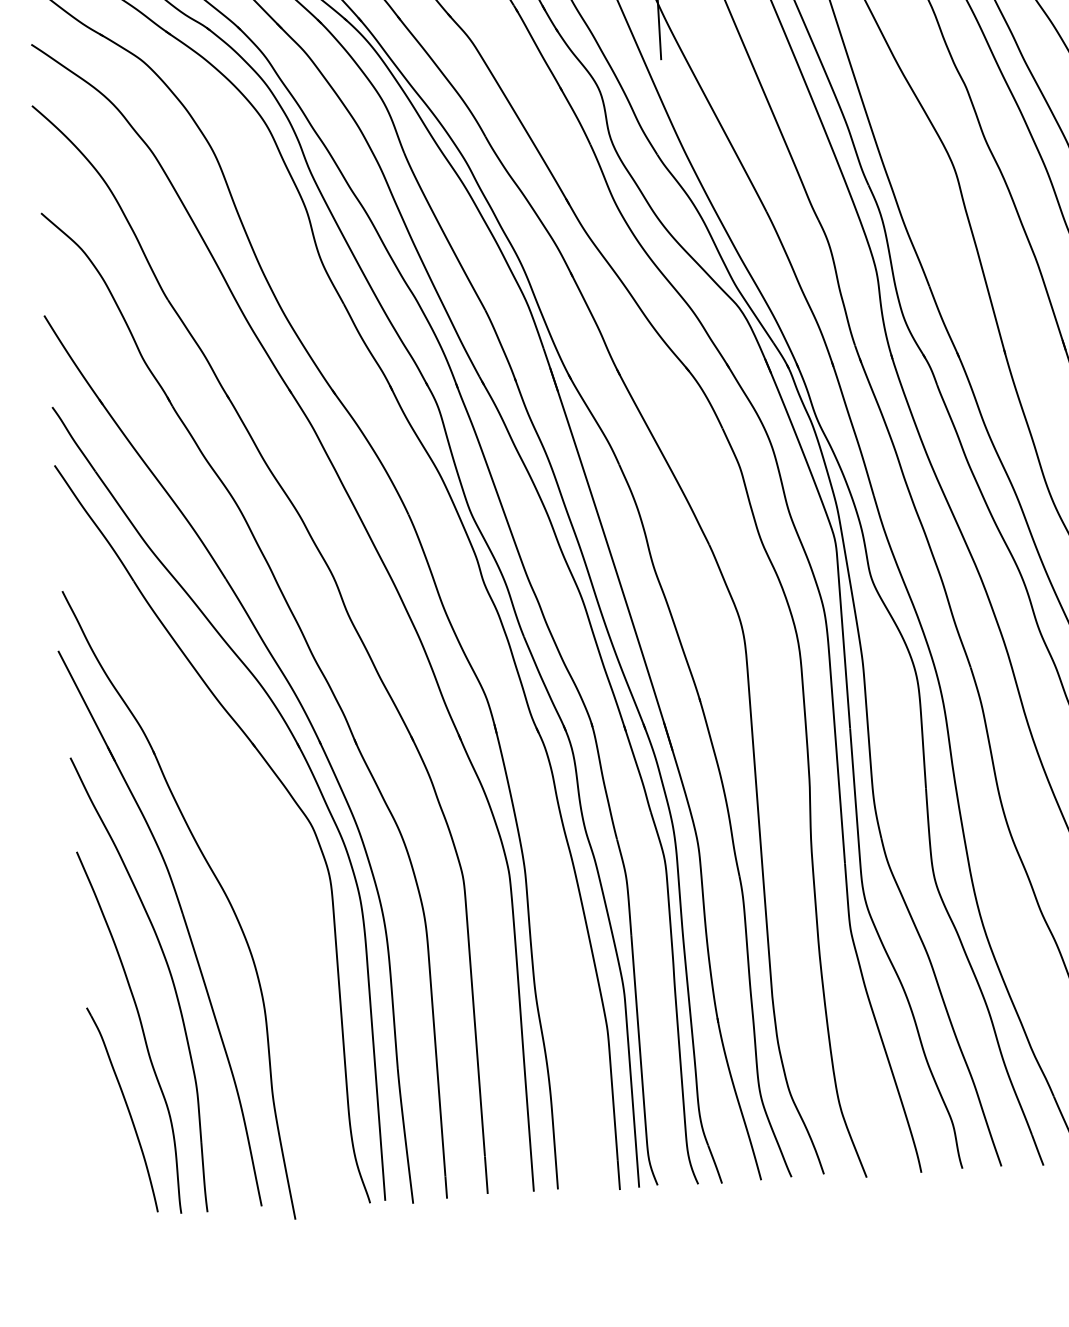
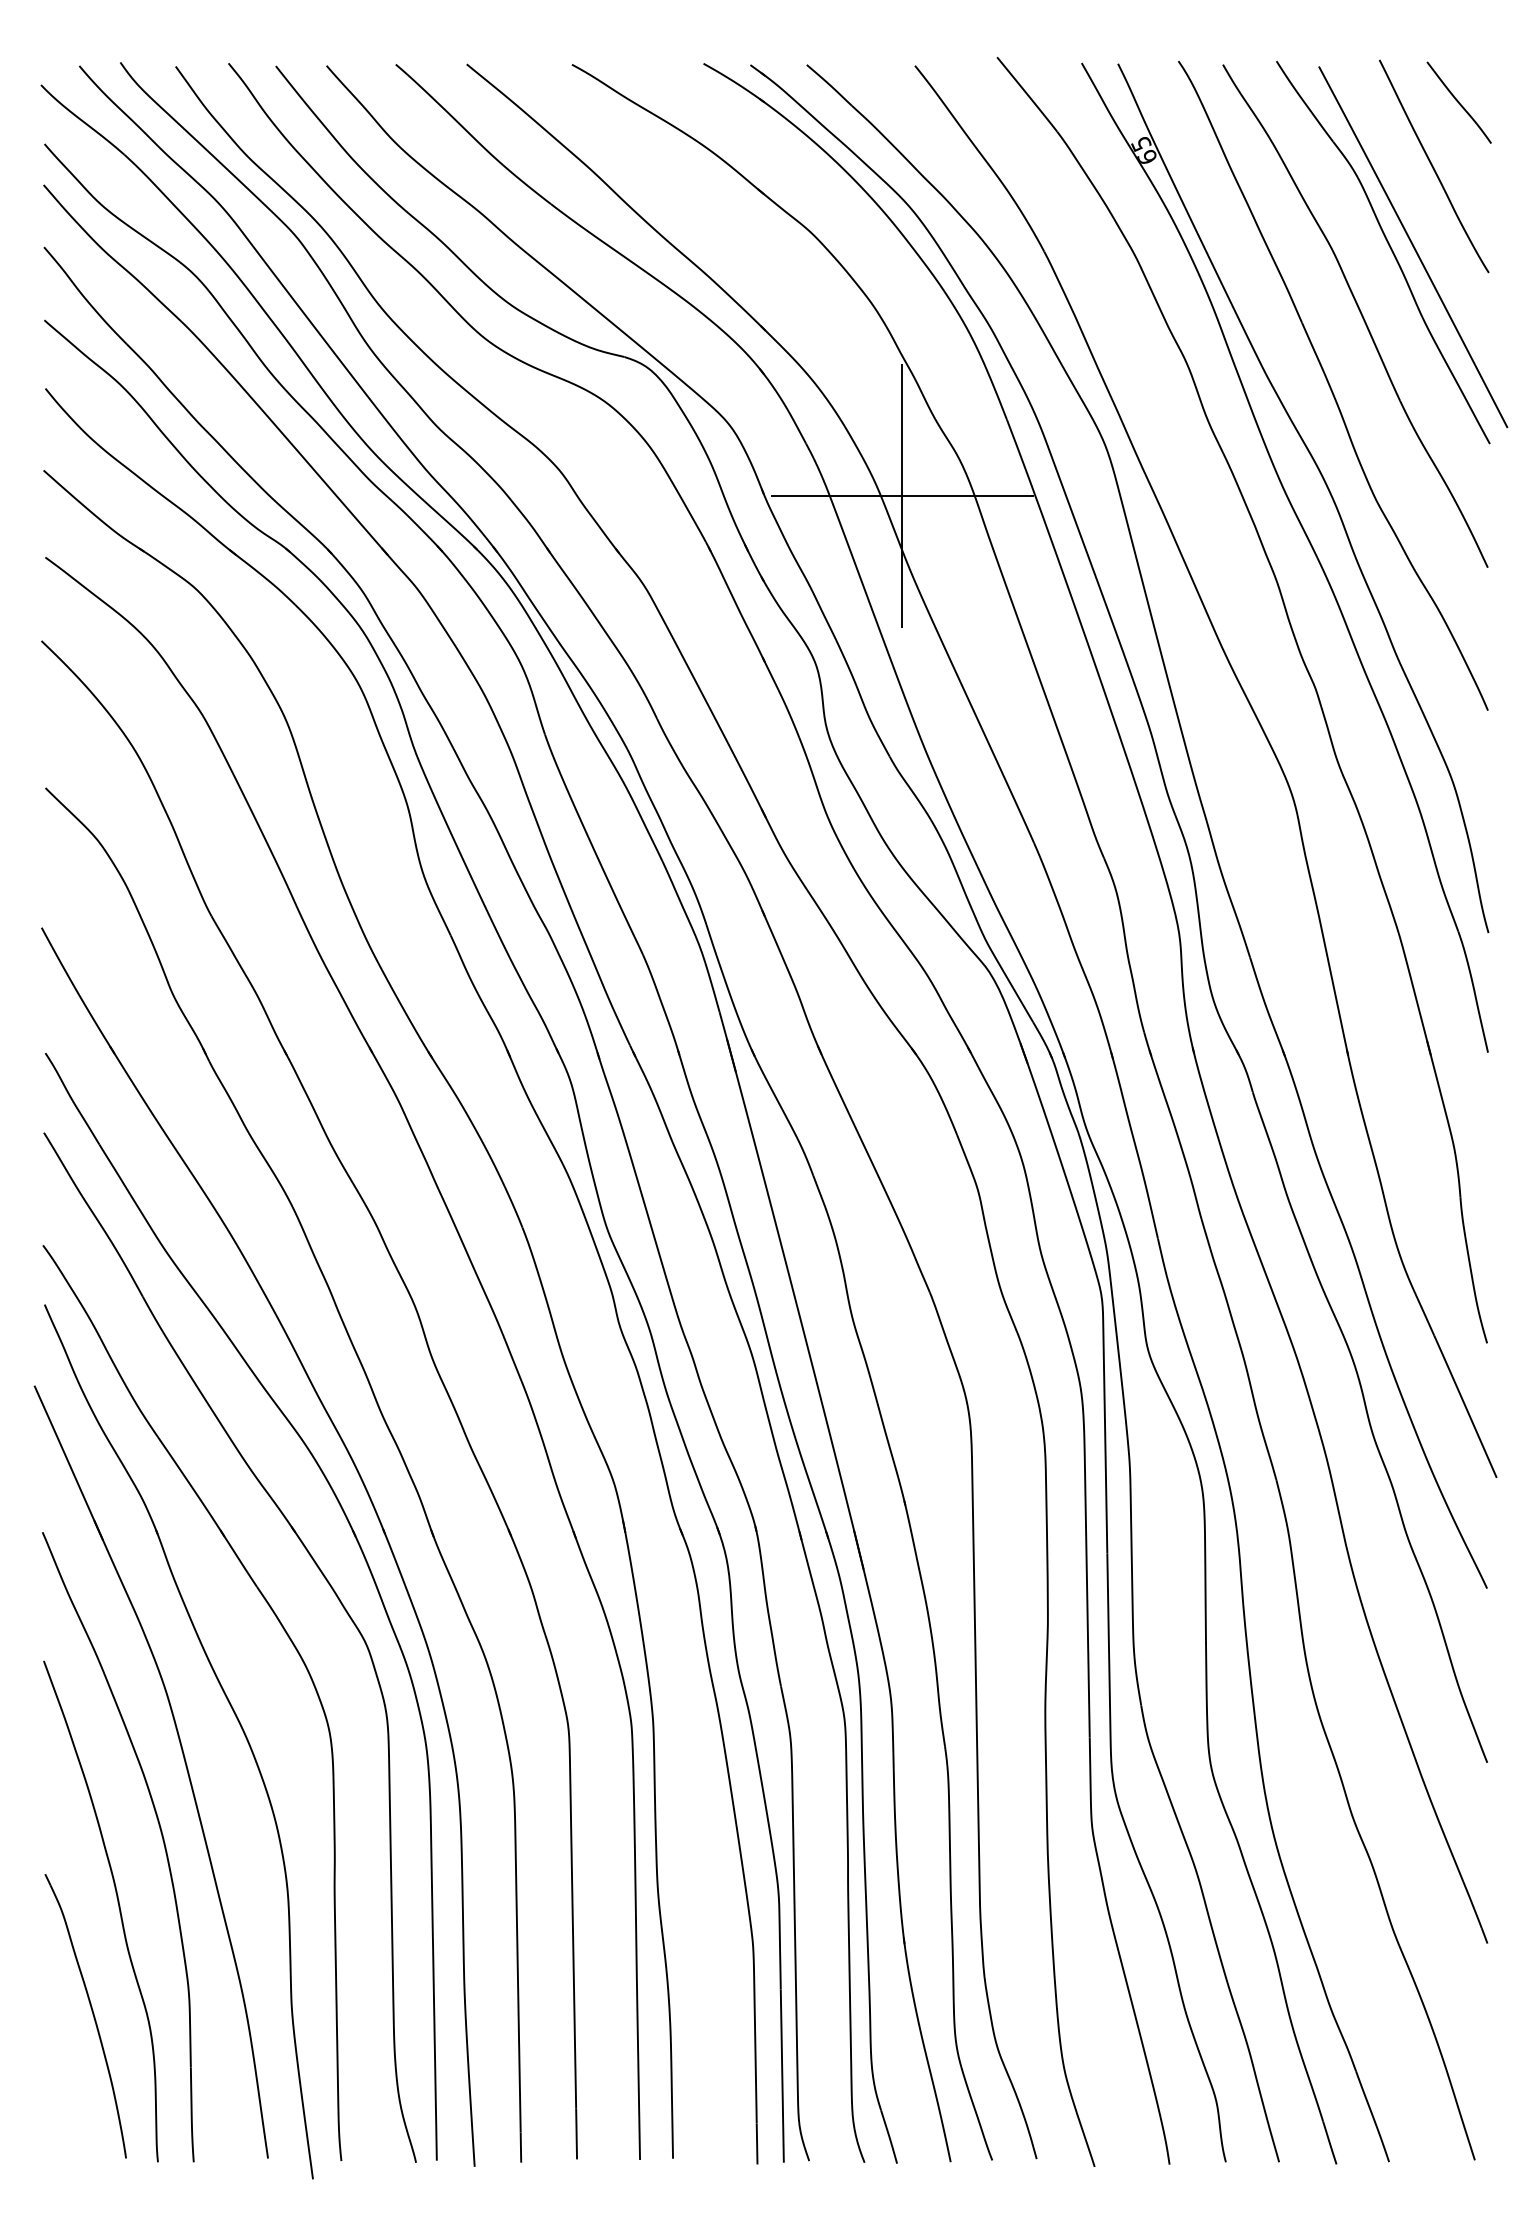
part: (254, 825) -> (288, 1638), added

